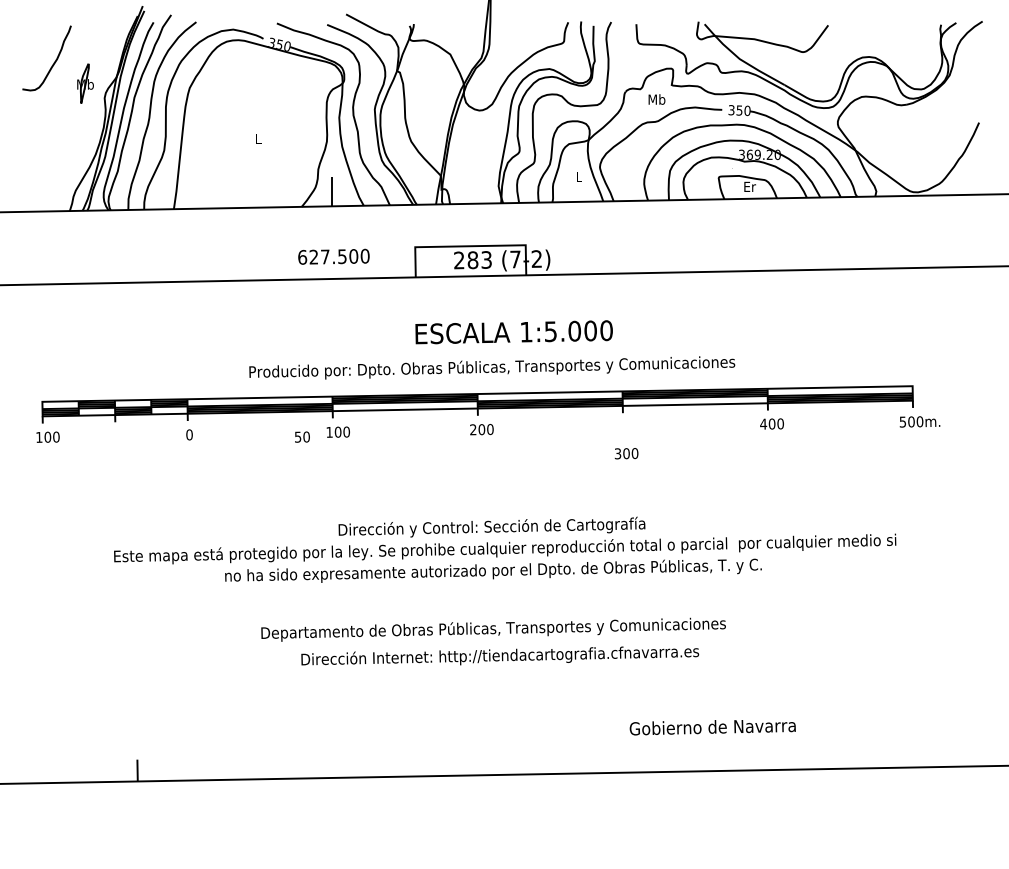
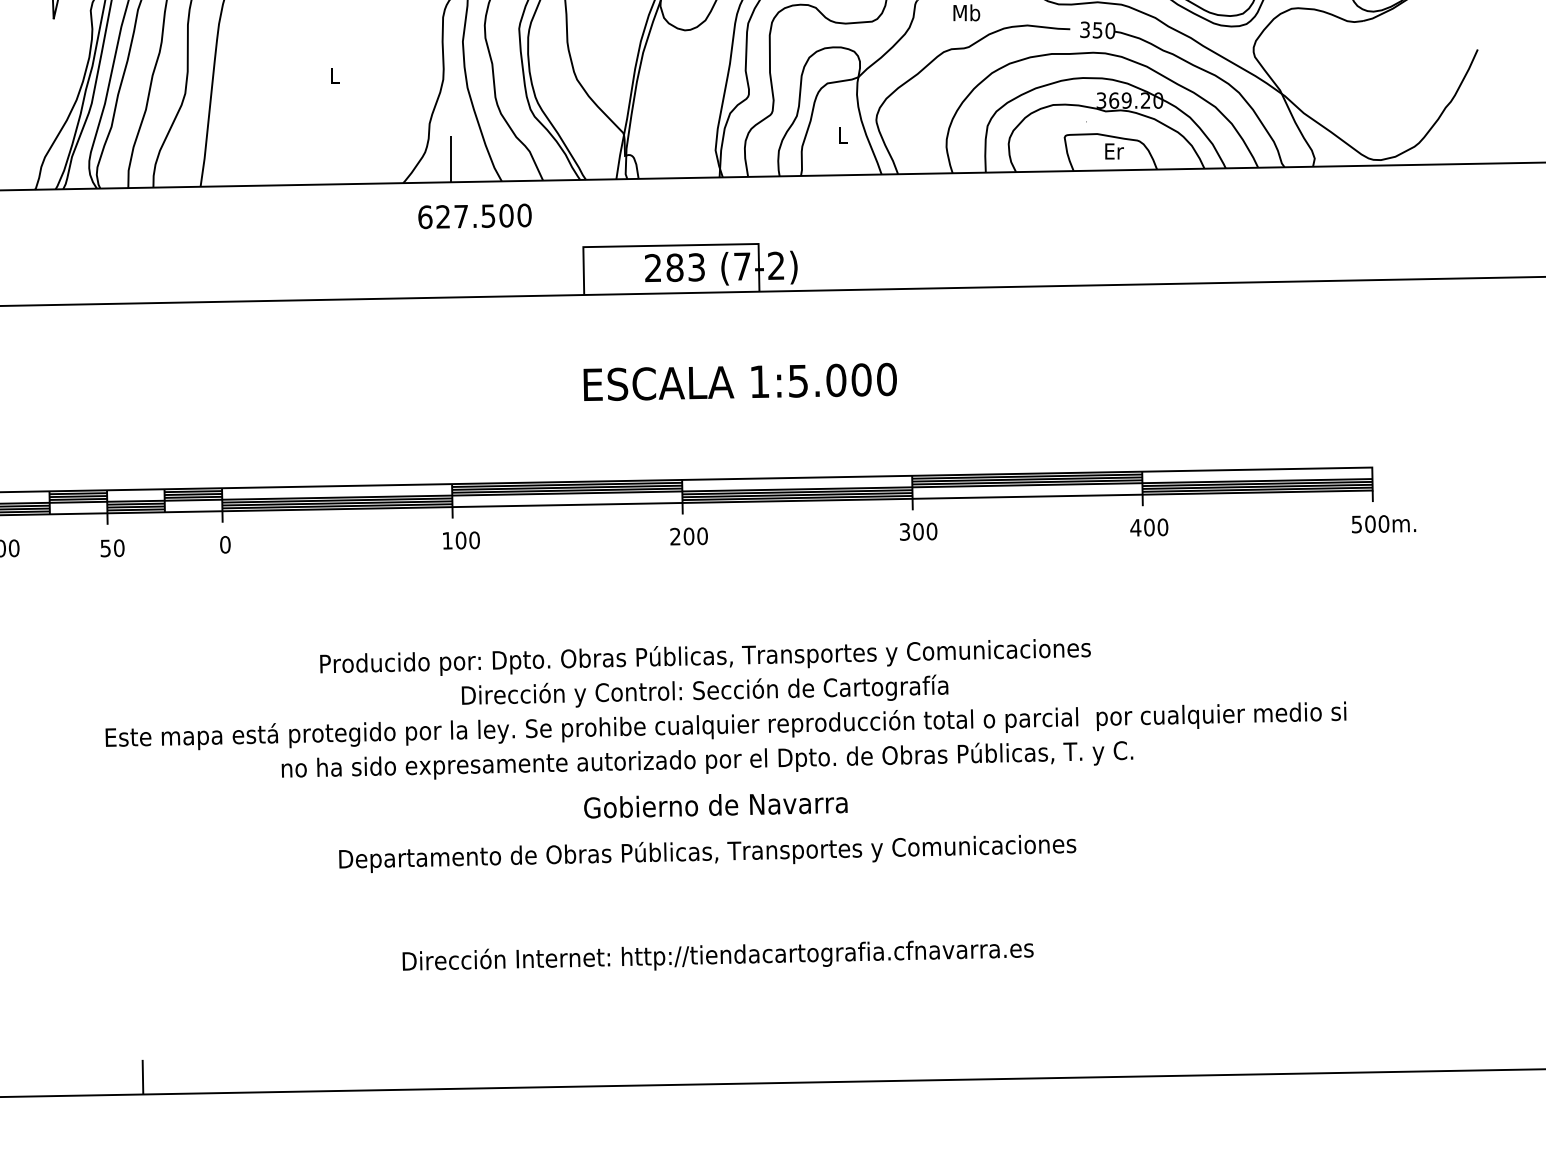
text: (333, 256) -> (474, 215), moved
text: (492, 367) -> (705, 656), moved
text: (302, 436) -> (112, 547), moved
text: (626, 453) -> (918, 531), moved
text: (500, 655) -> (718, 954), moved
text: (712, 727) -> (715, 805), moved

